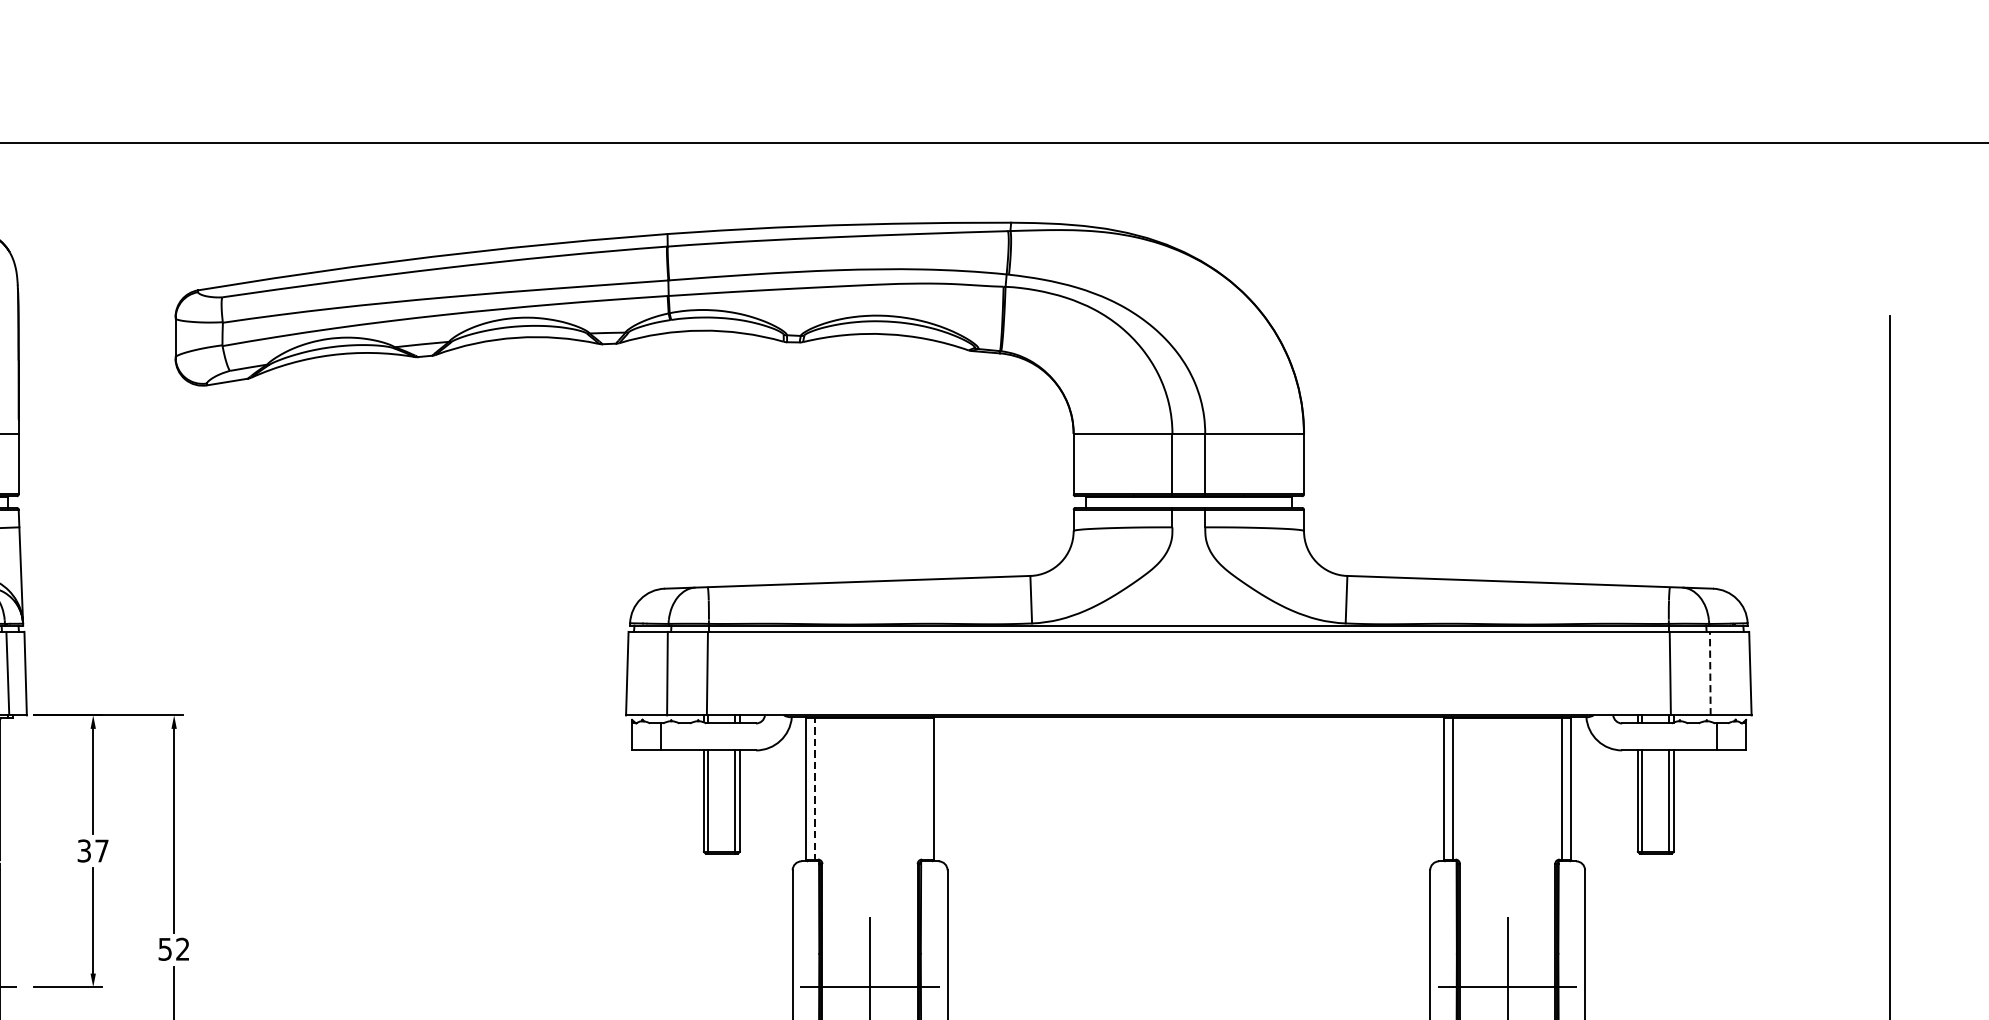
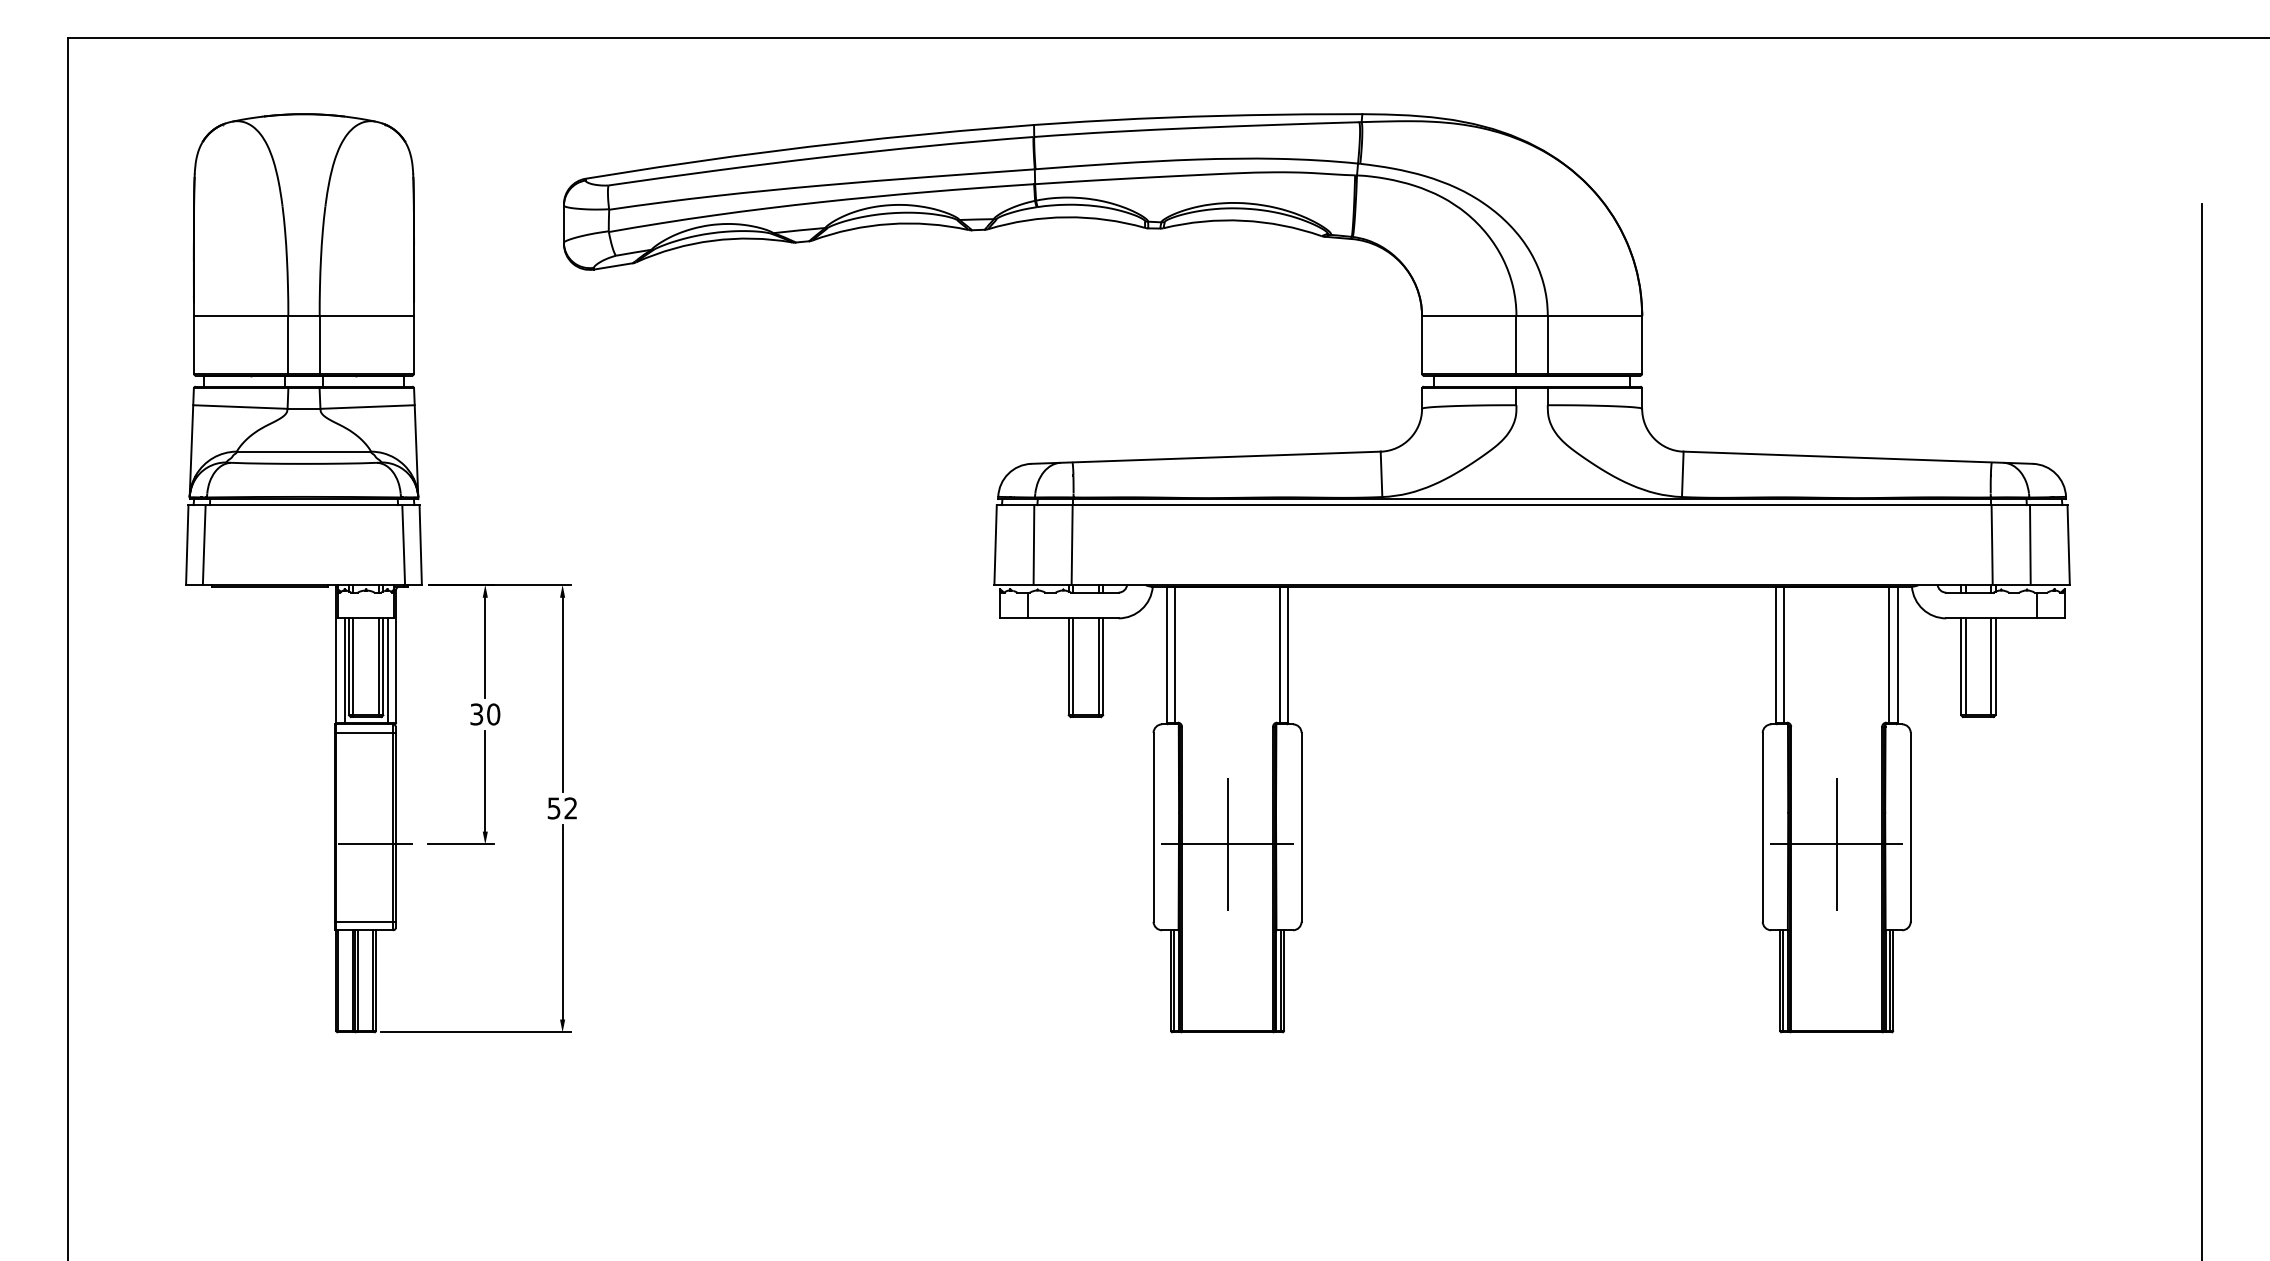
line: (1710, 674) -> (2030, 545), dashed -> solid
line: (815, 789) -> (1175, 655), dashed -> solid
line: (924, 789) -> (1279, 655), added
text: (101, 851) -> (493, 714), 37 -> 30

